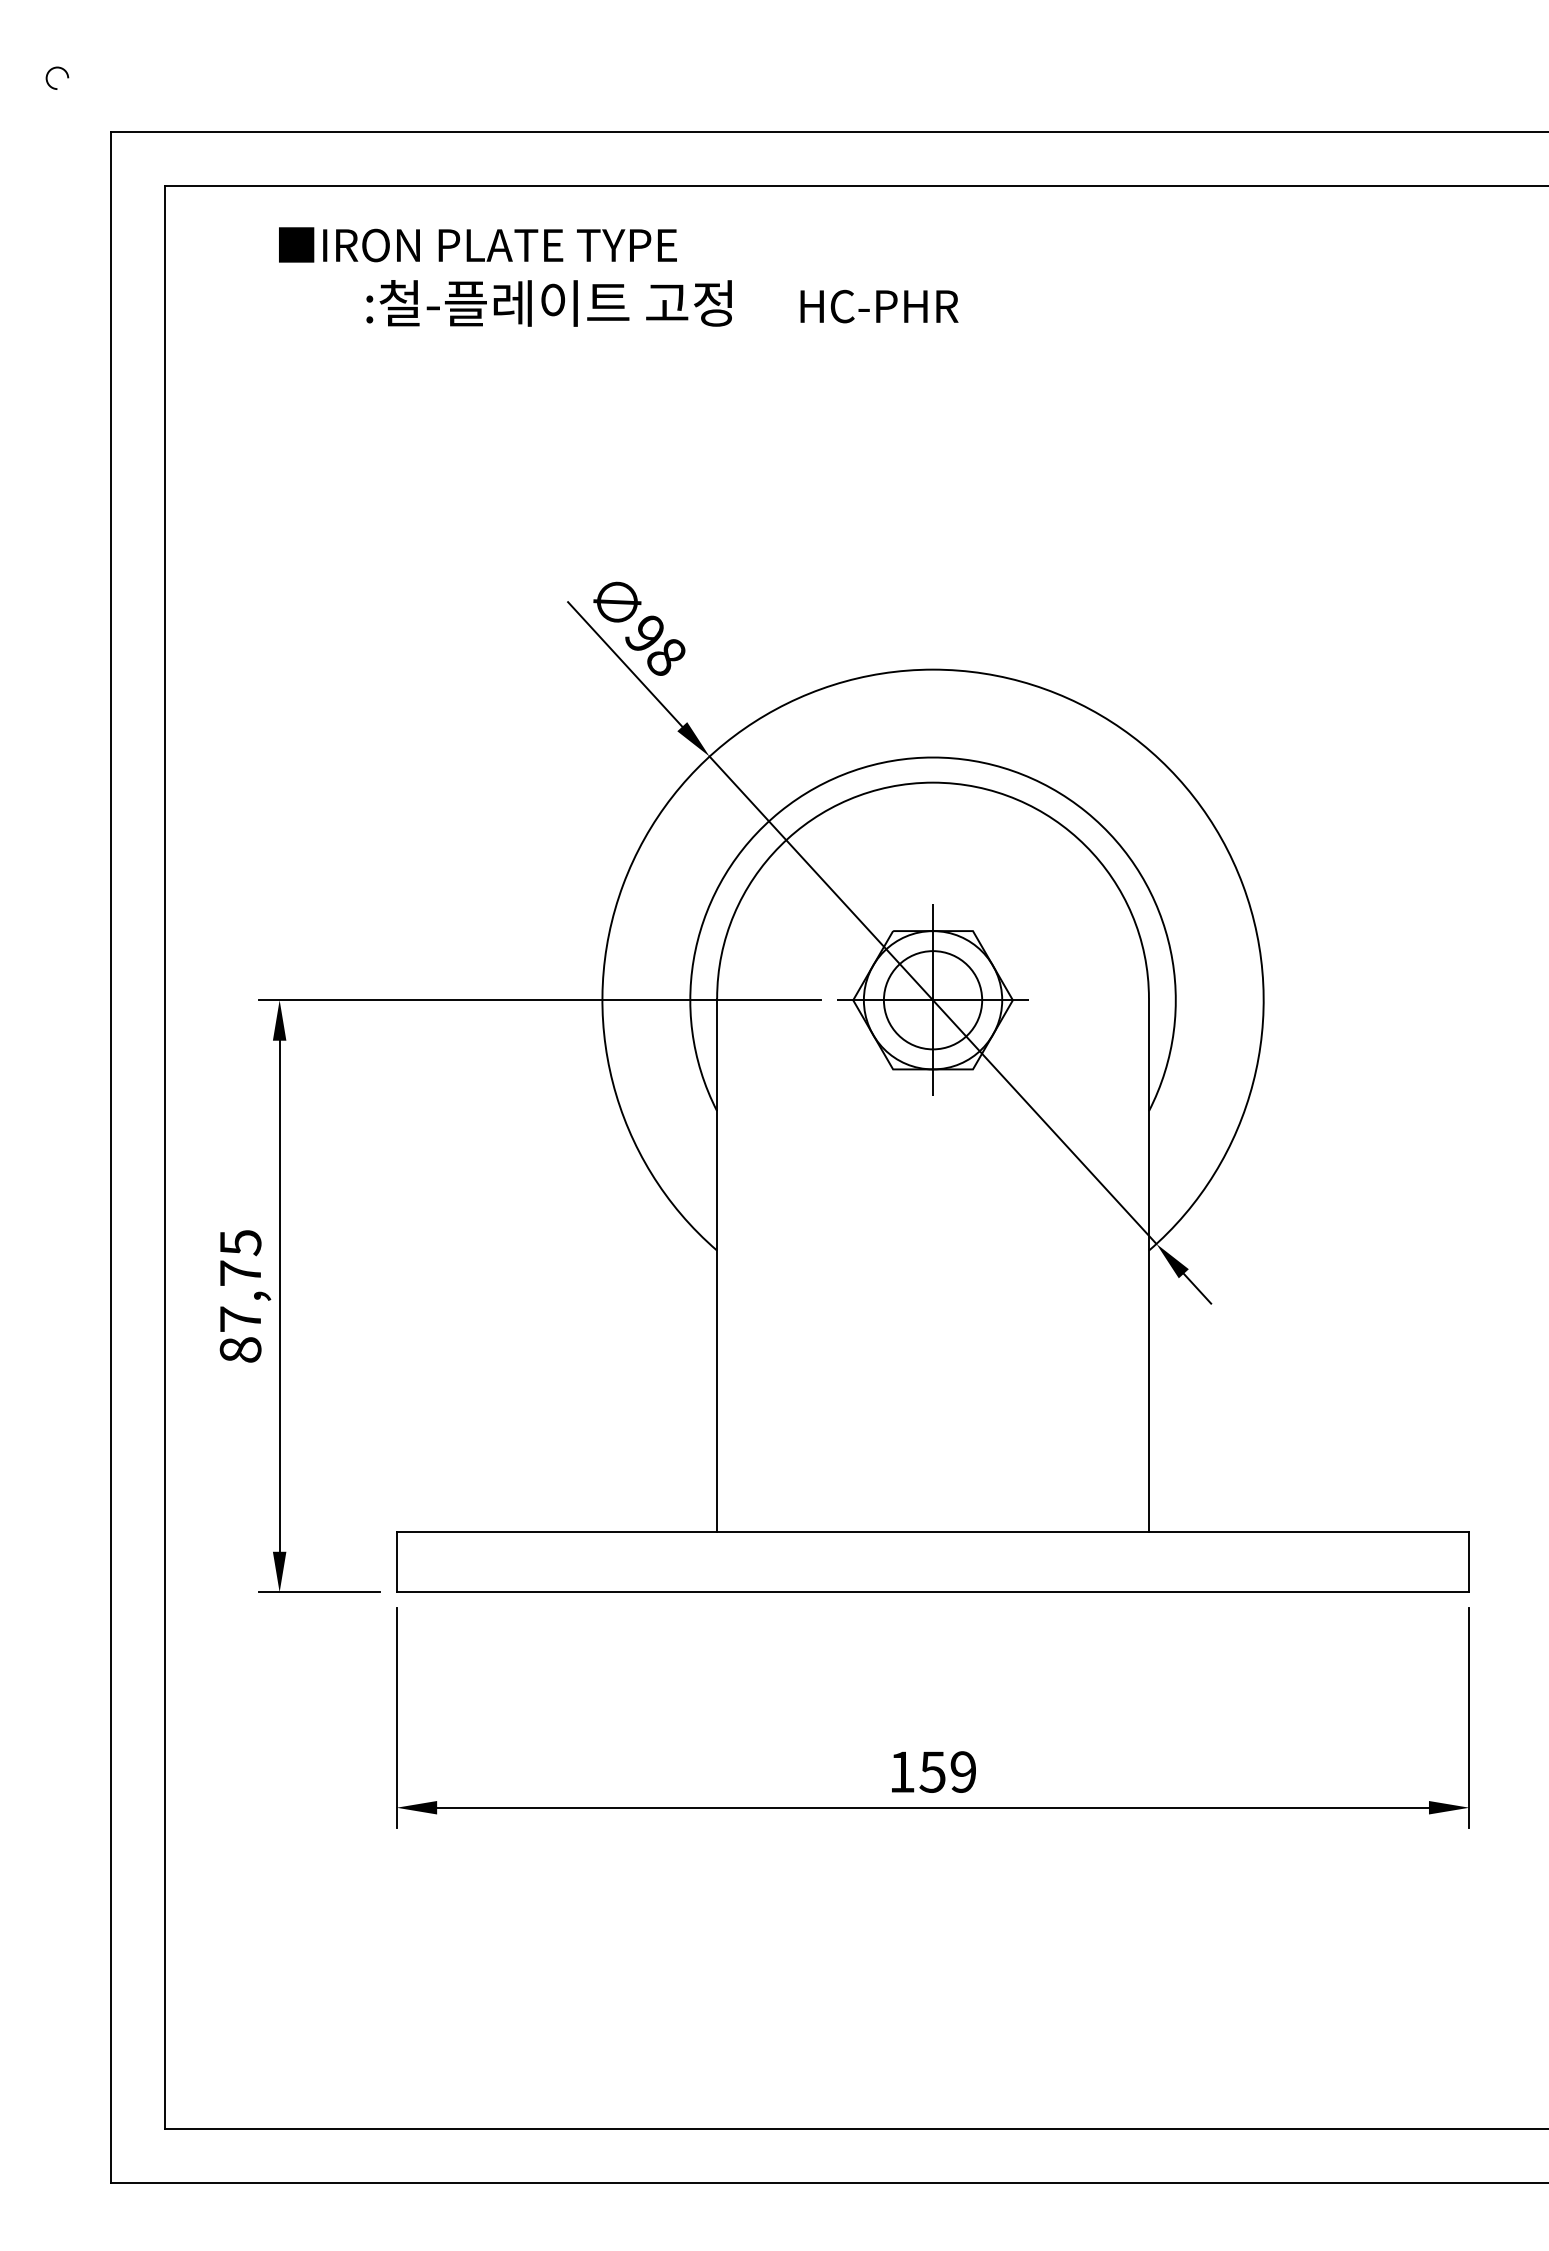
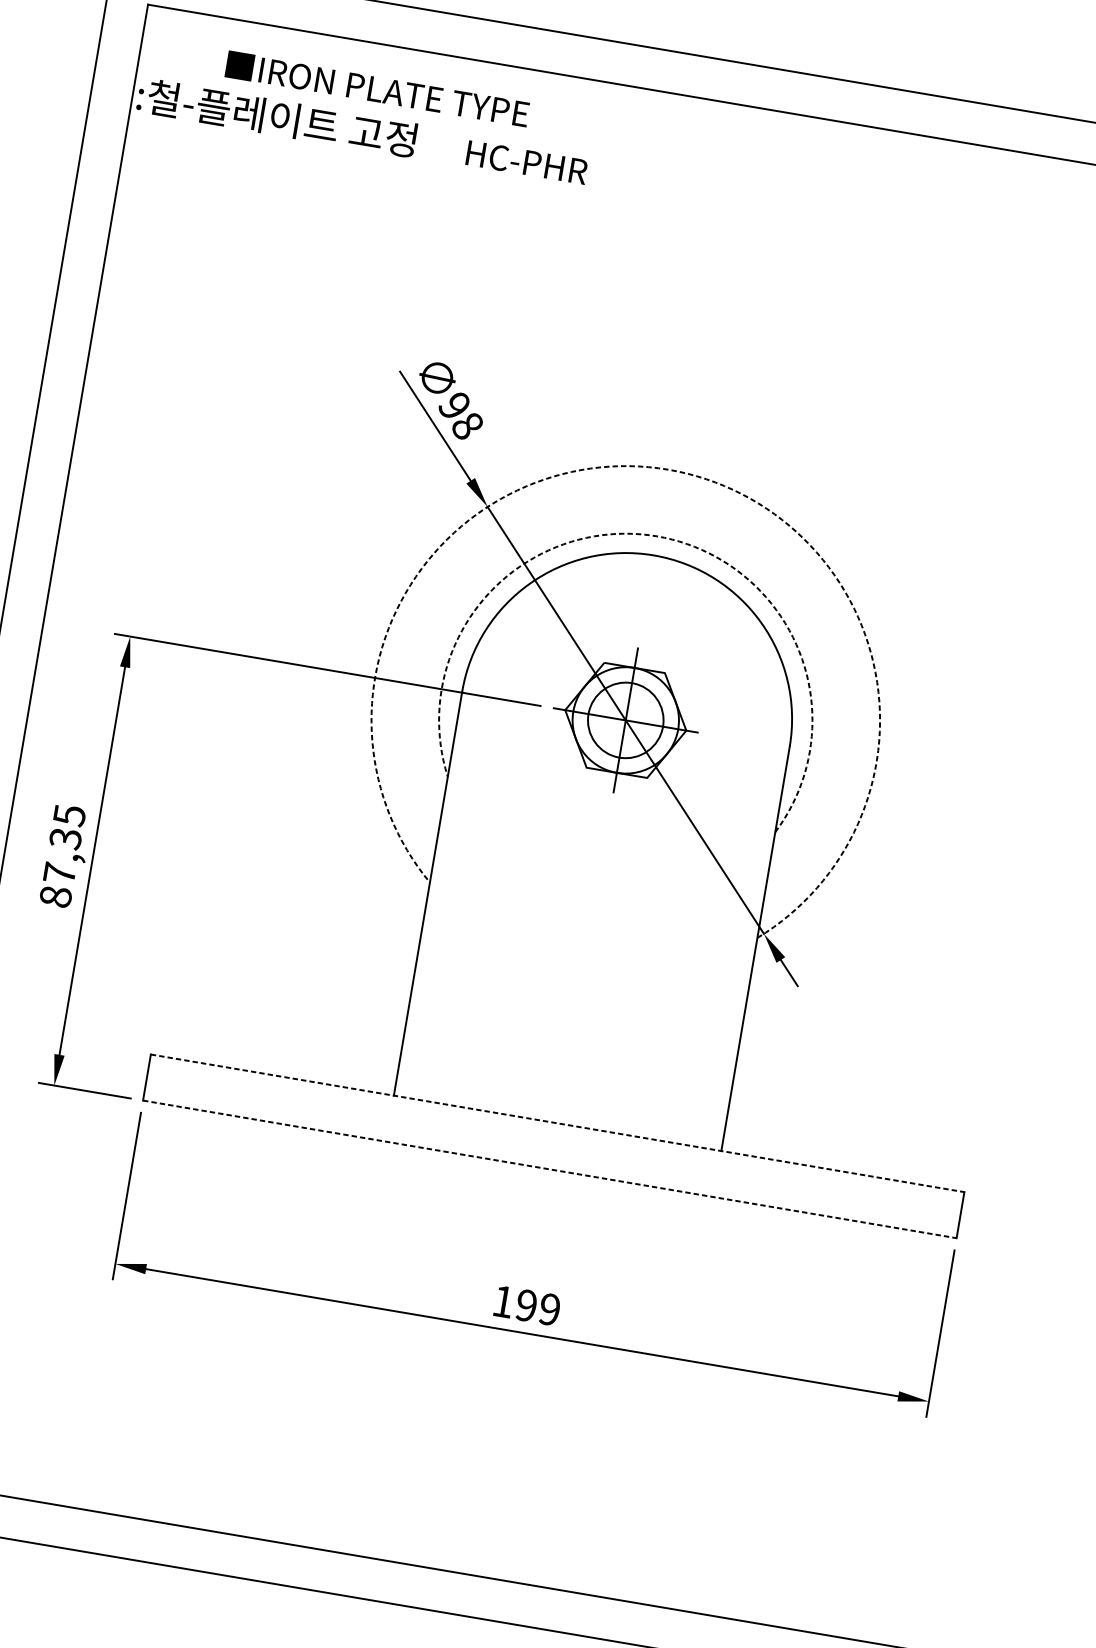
text: (662, 303) -> (362, 132), moved
arc: (933, 669) -> (668, 469), solid -> dashed
arc: (933, 757) -> (657, 536), solid -> dashed
text: (240, 1273) -> (65, 838), 87,75 -> 87,35
line: (933, 1531) -> (557, 1123), solid -> dashed
line: (933, 1592) -> (550, 1169), solid -> dashed
text: (932, 1771) -> (526, 1305), 159 -> 199

